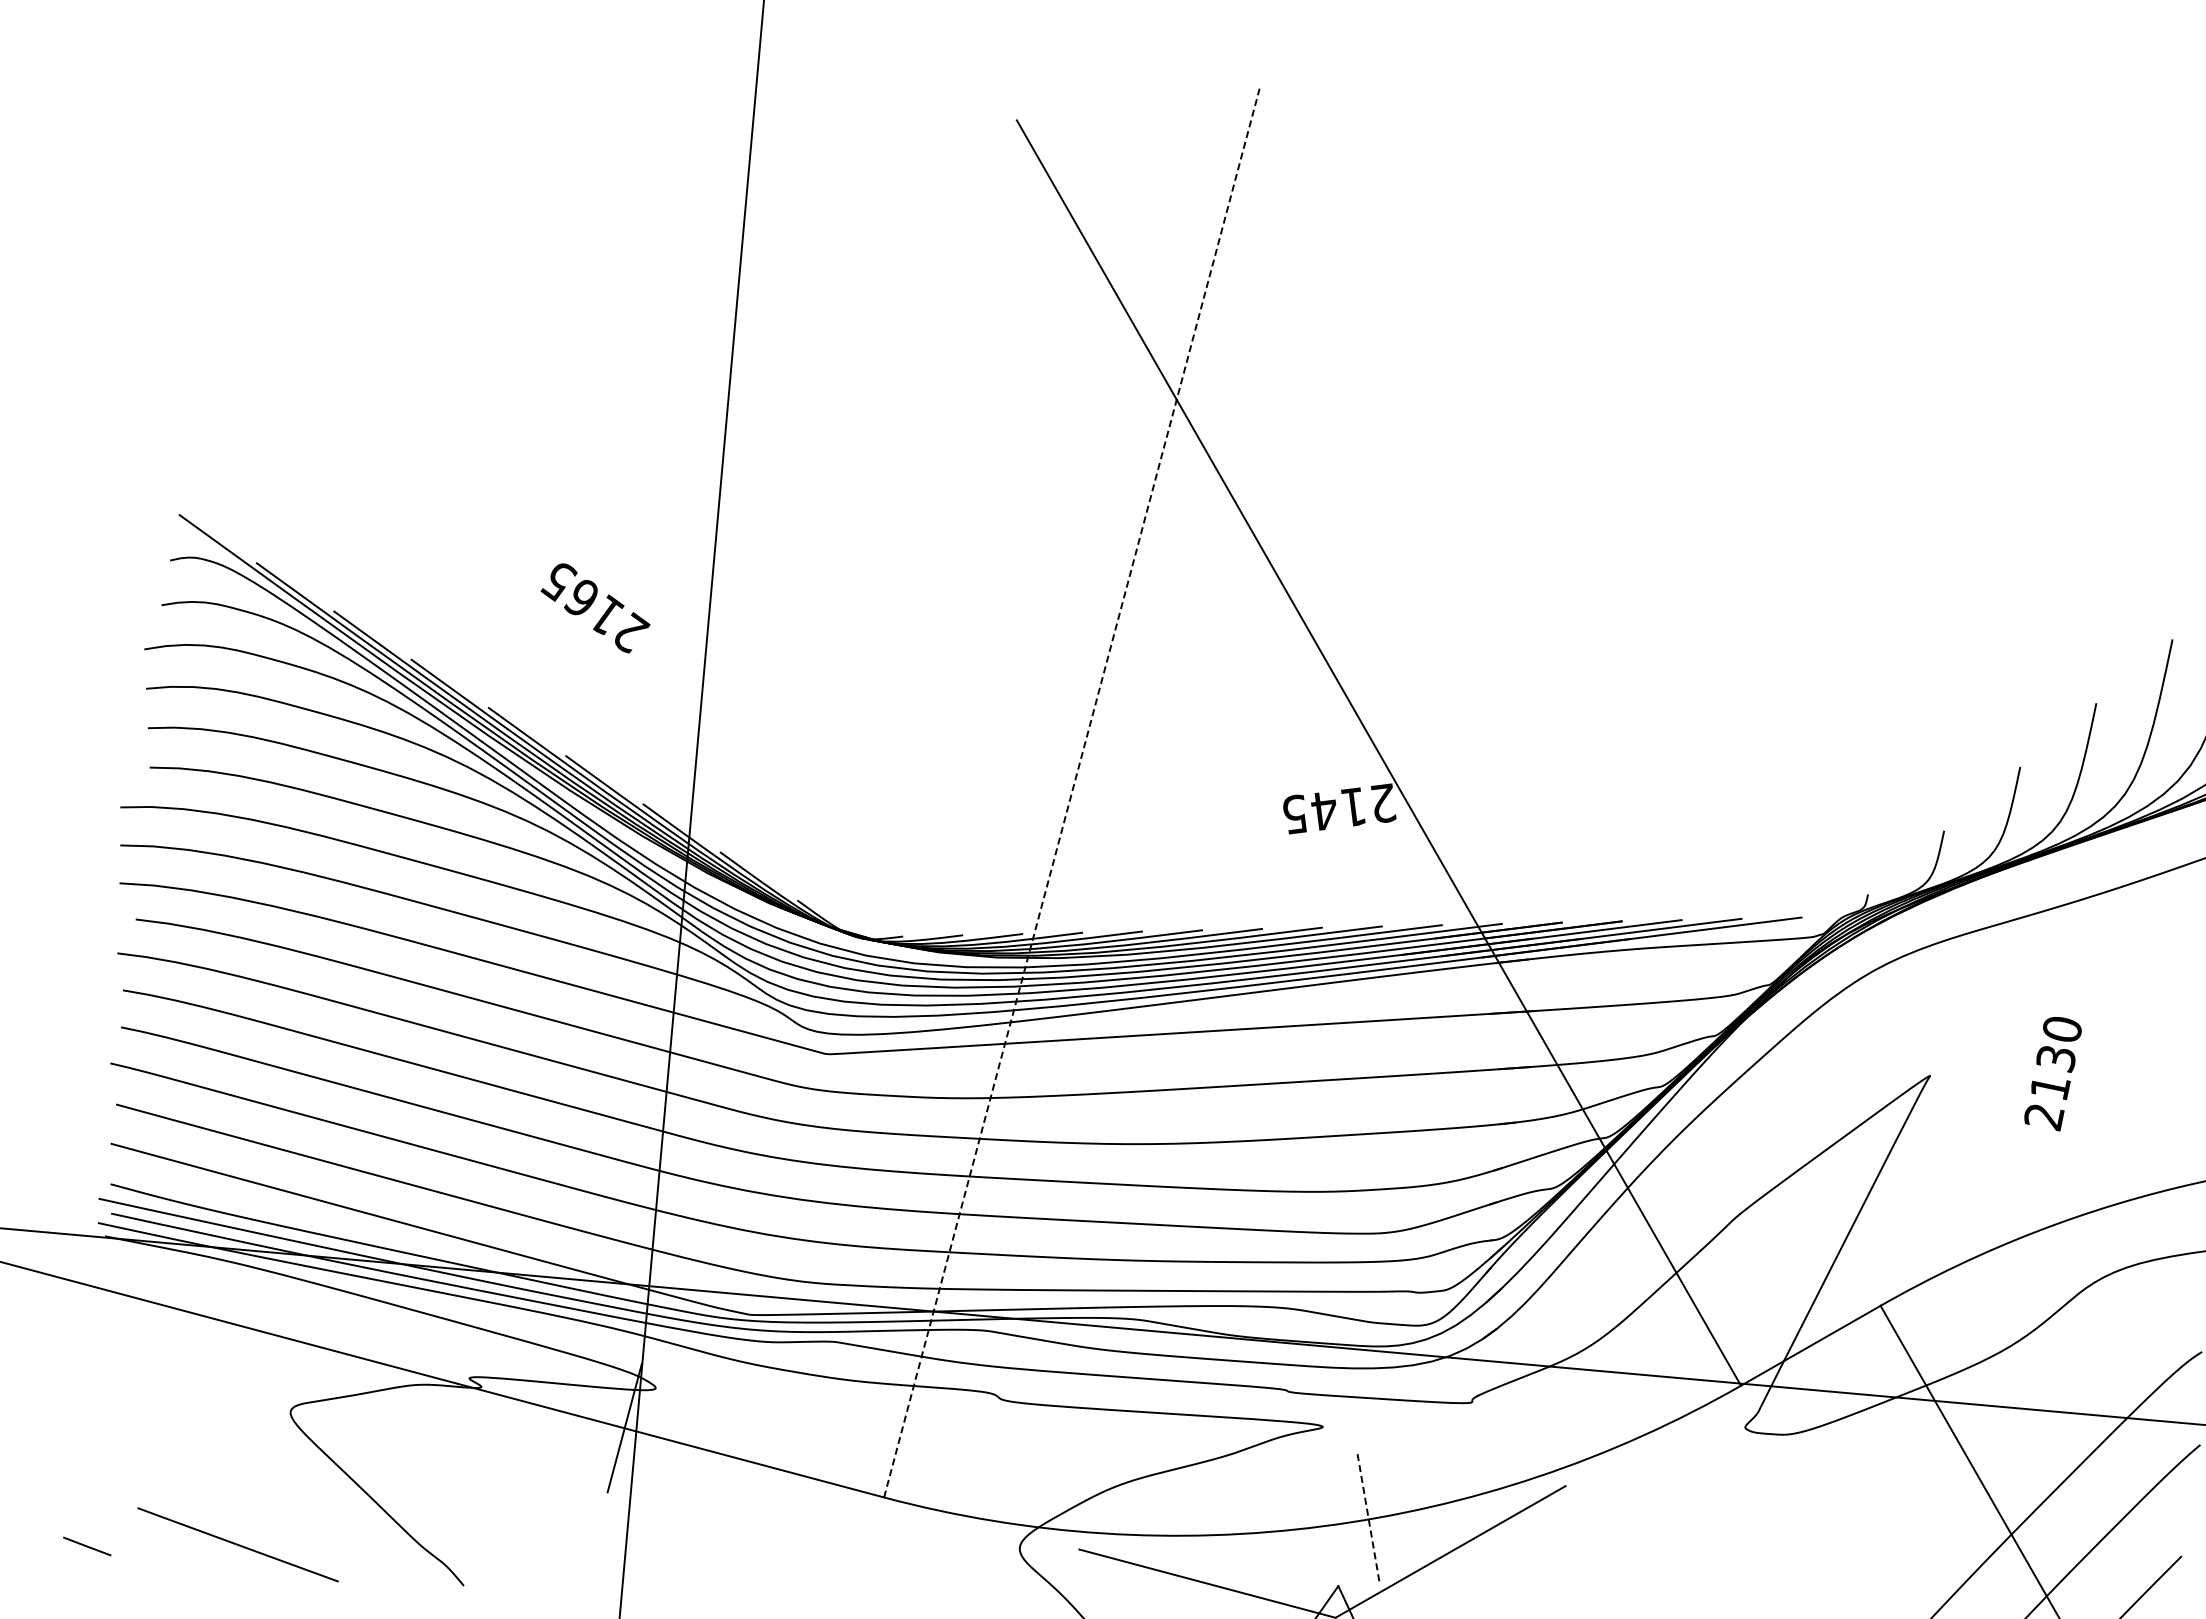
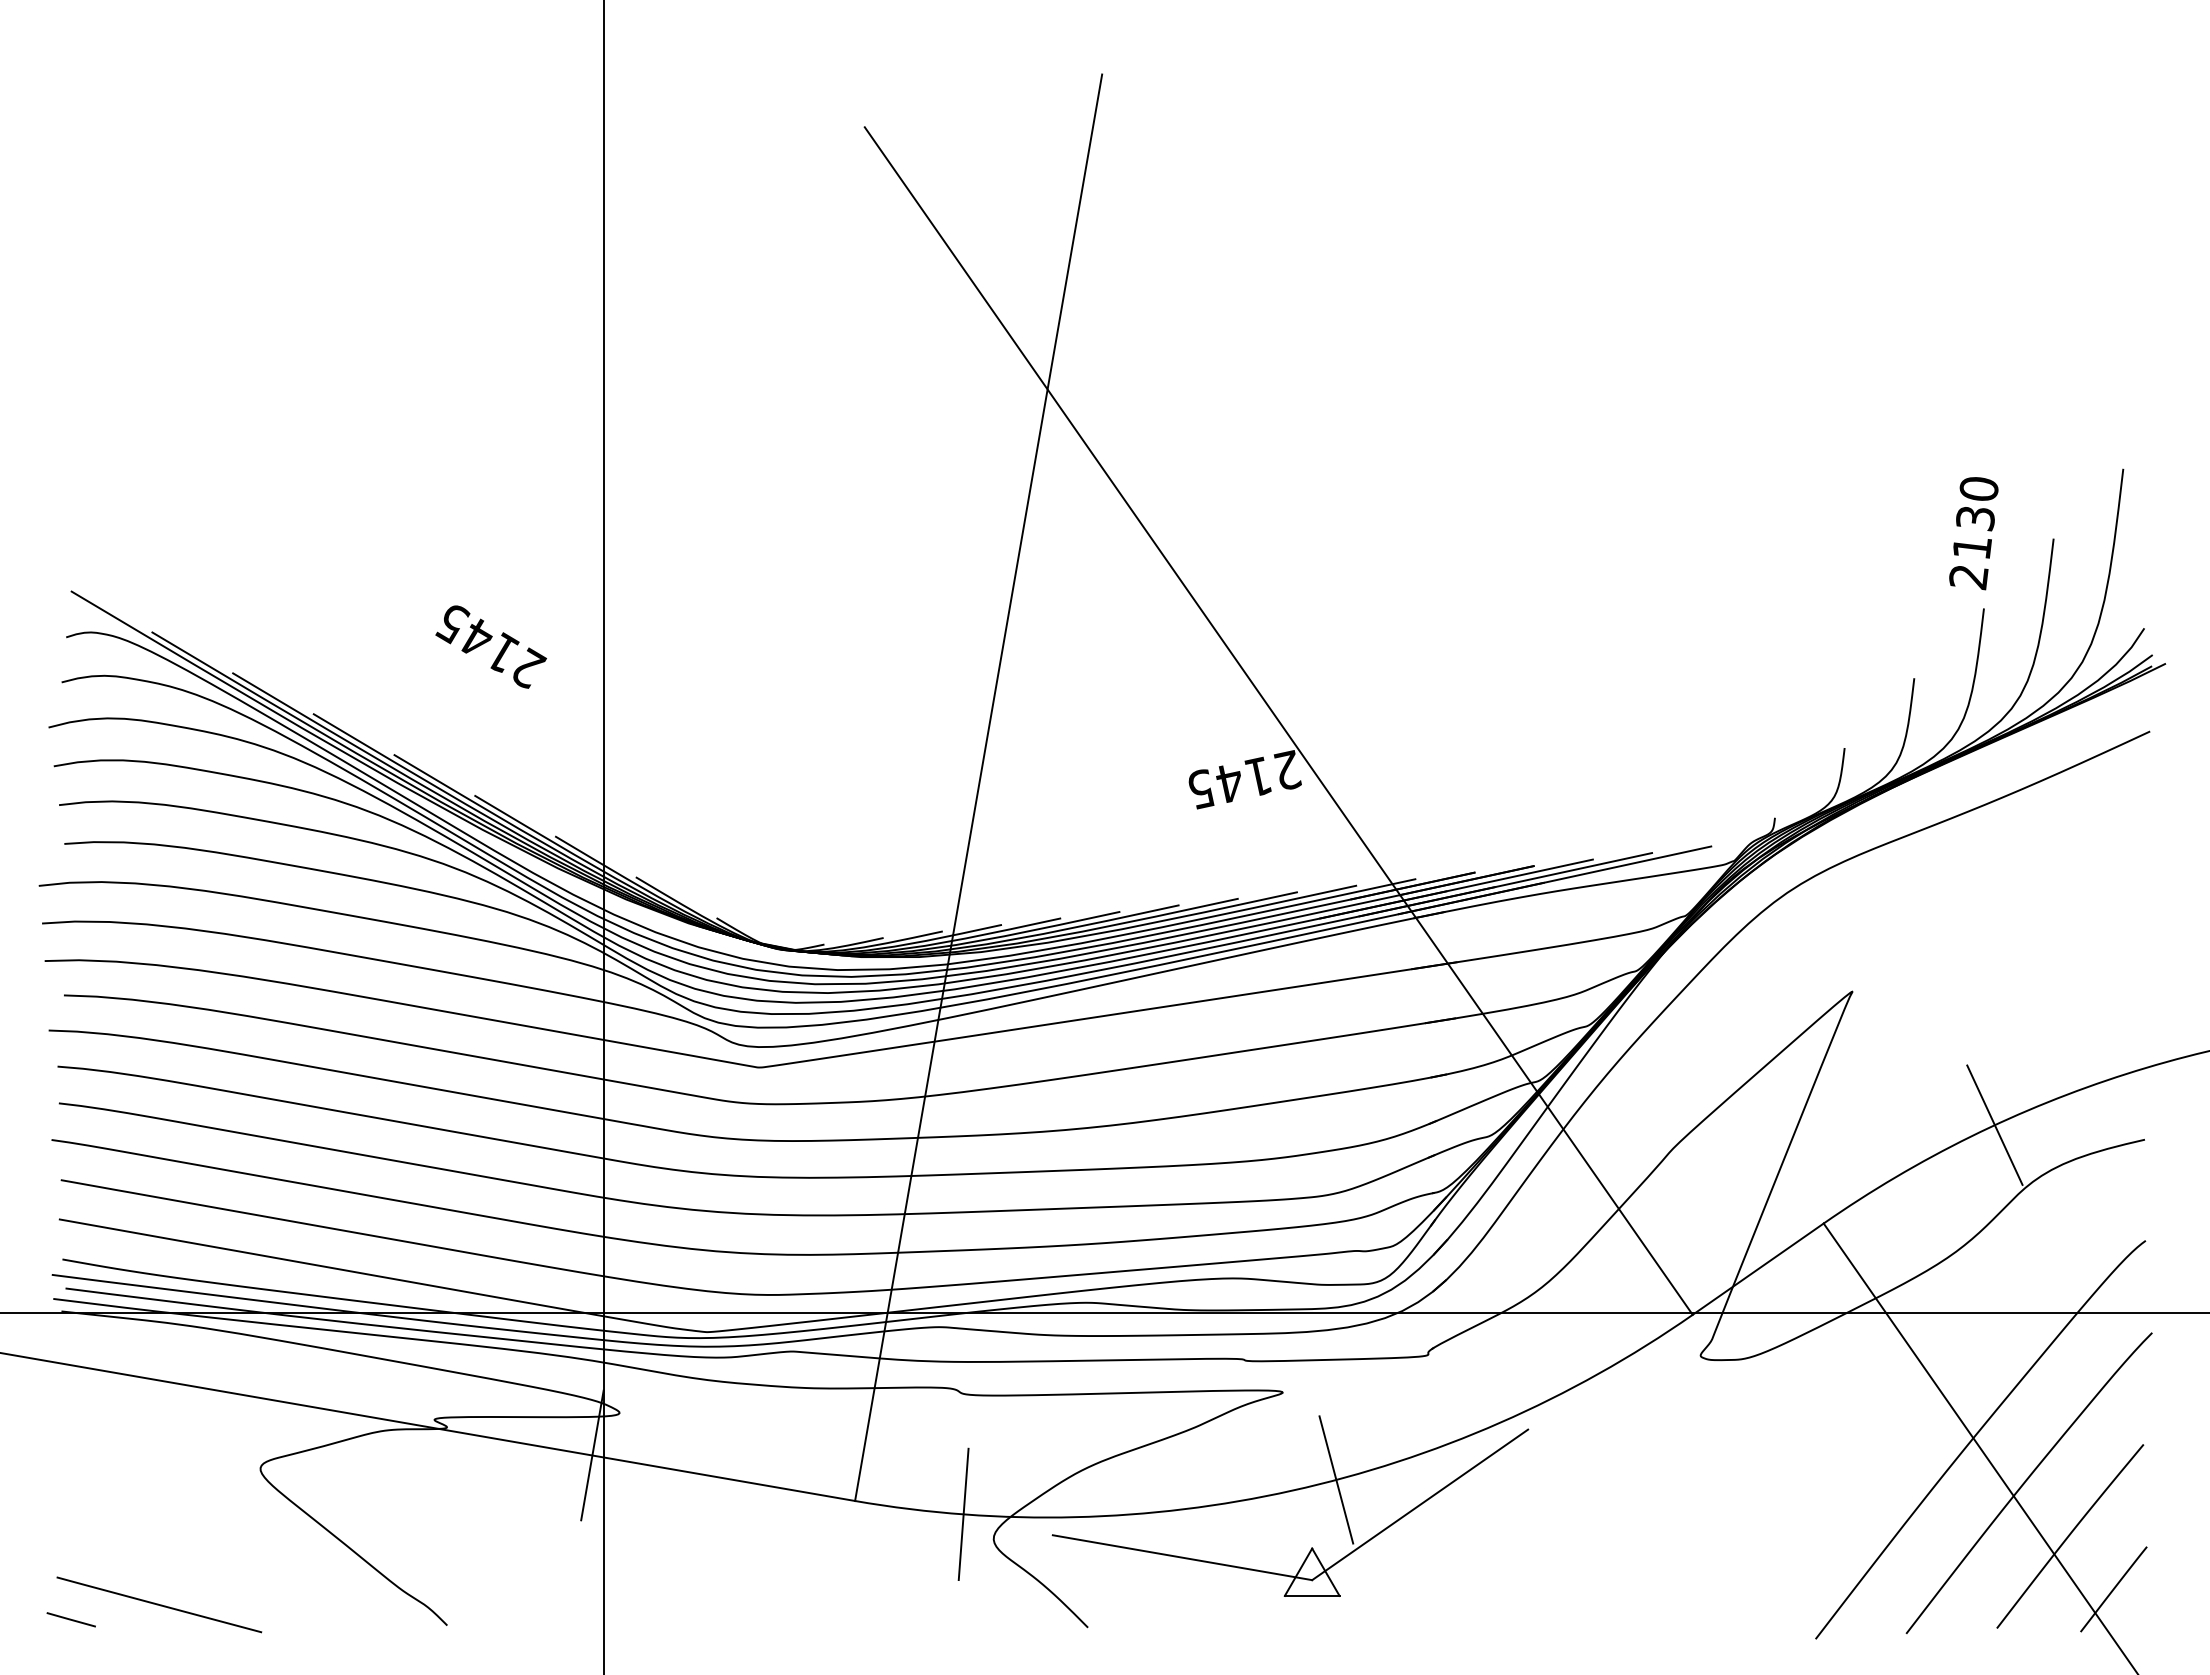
text: (581, 596) -> (476, 636), 2165 -> 2145
line: (1071, 792) -> (978, 787), dashed -> solid
text: (2052, 1073) -> (1973, 533), moved
line: (2060, 1221) -> (1994, 1124), added
line: (1368, 1519) -> (1336, 1479), dashed -> solid
line: (991, 1520) -> (963, 1514), added
line: (238, 1544) -> (159, 1604), moved

